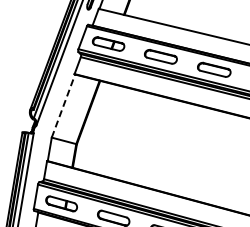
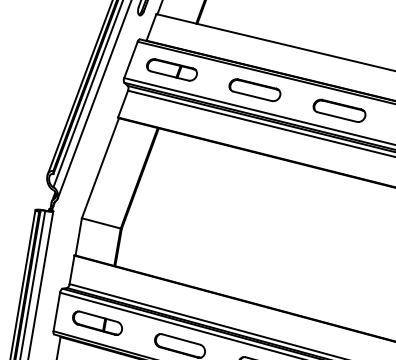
line: (63, 106) -> (100, 168), dashed -> solid

